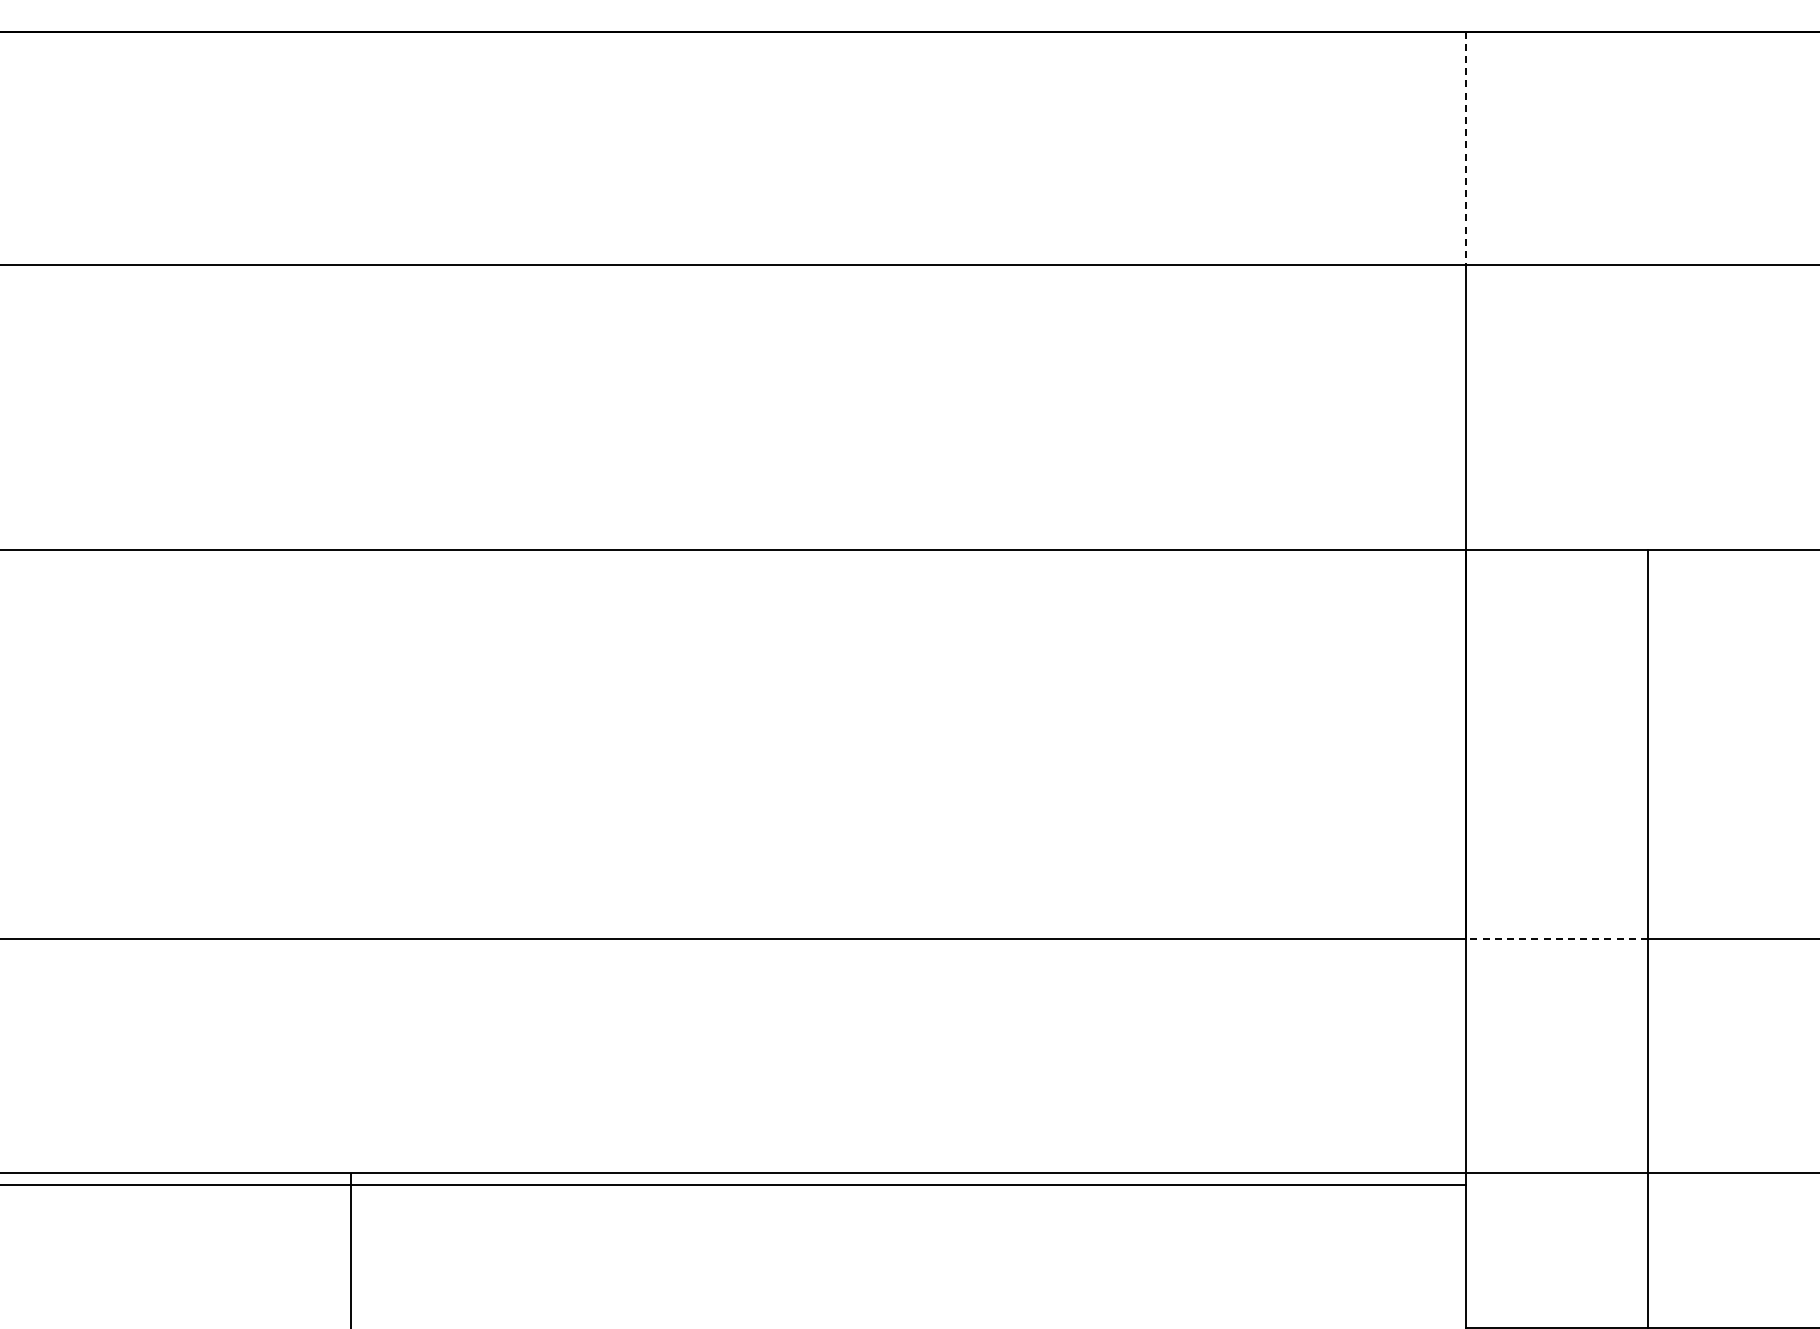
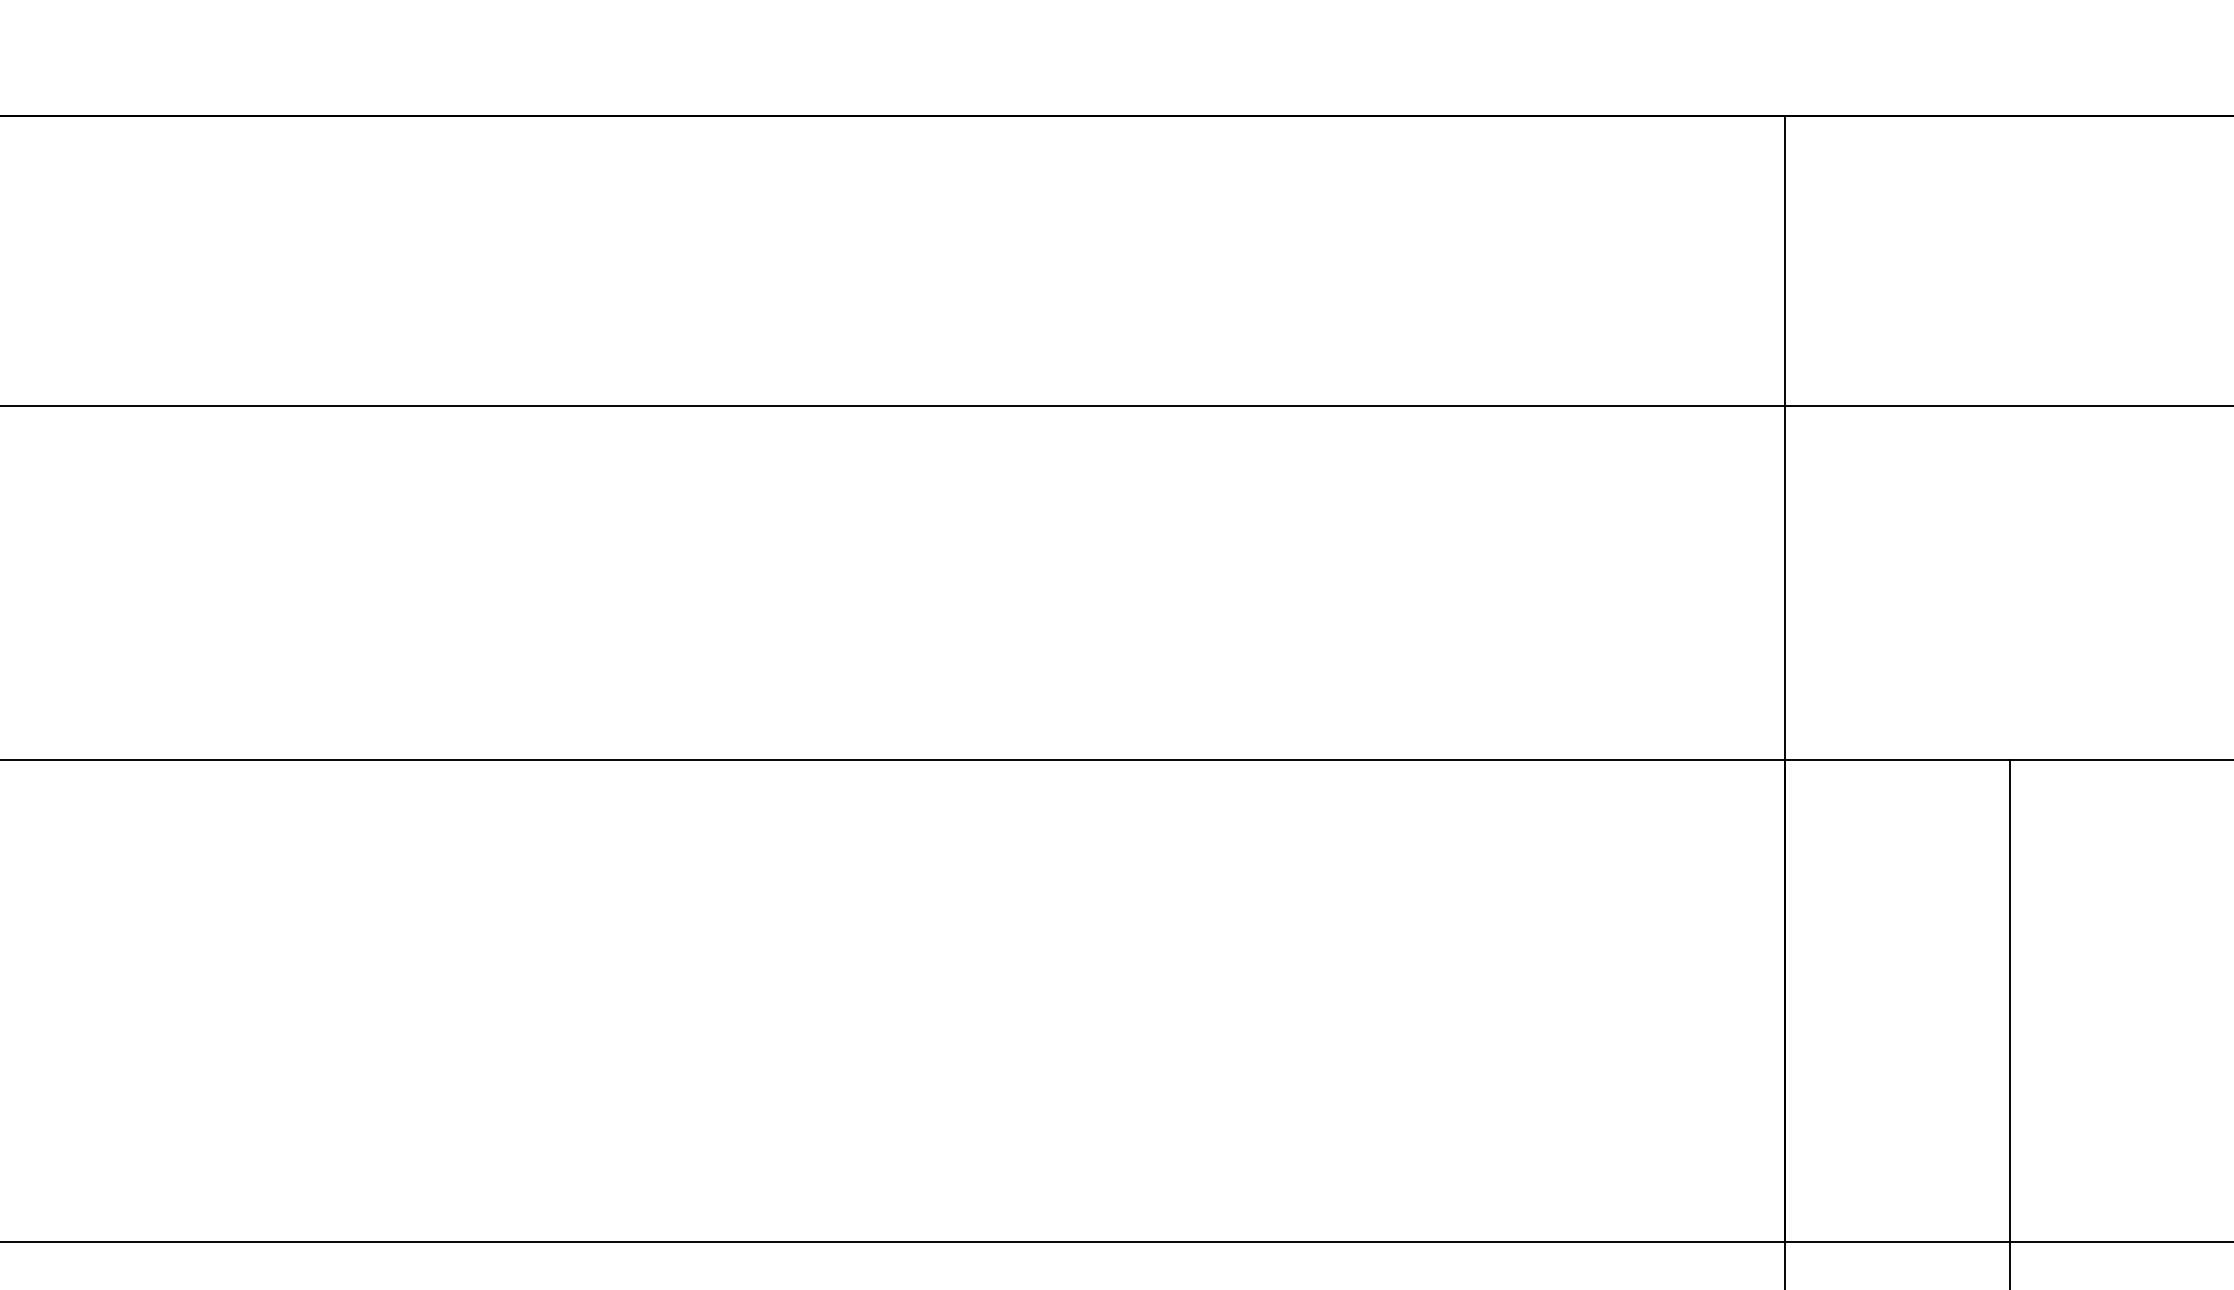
line: (1466, 148) -> (1784, 261), dashed -> solid
line: (1557, 939) -> (1897, 1242), dashed -> solid

